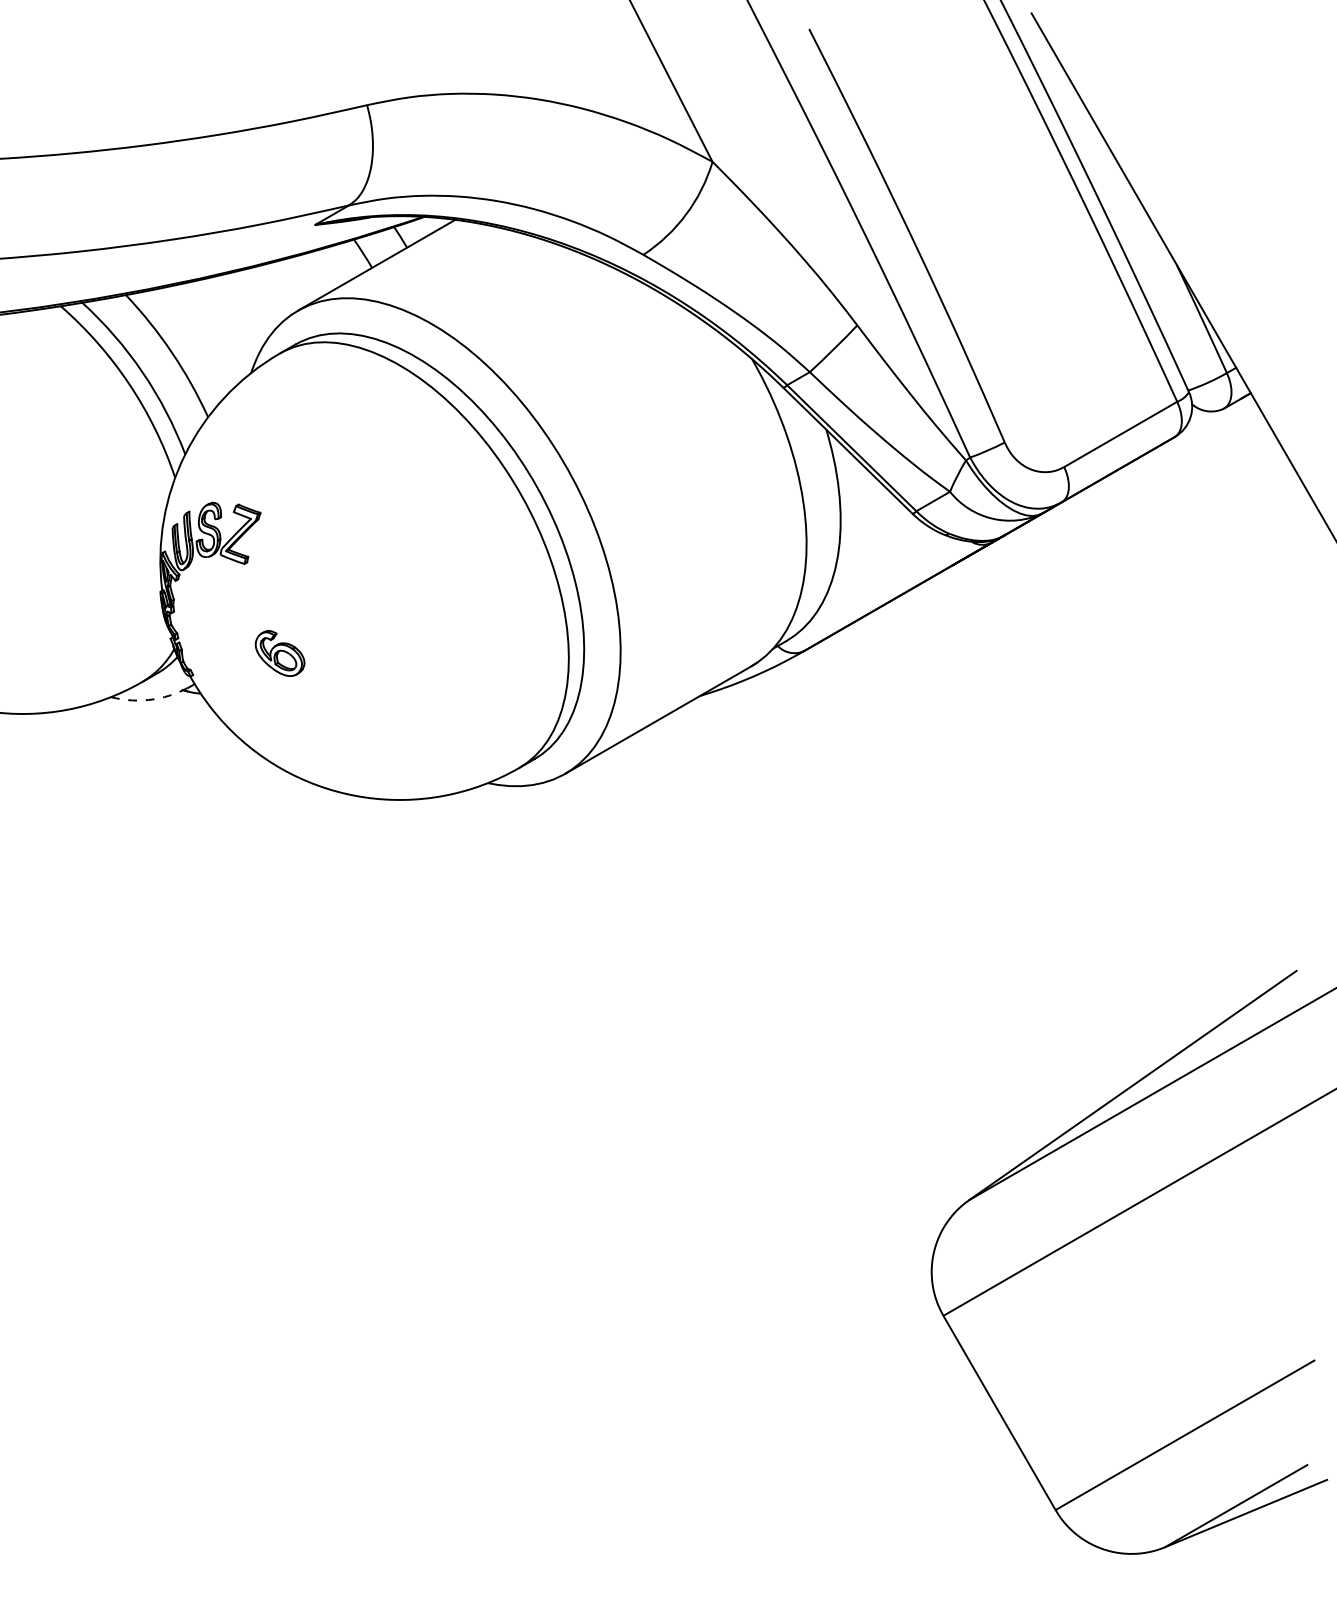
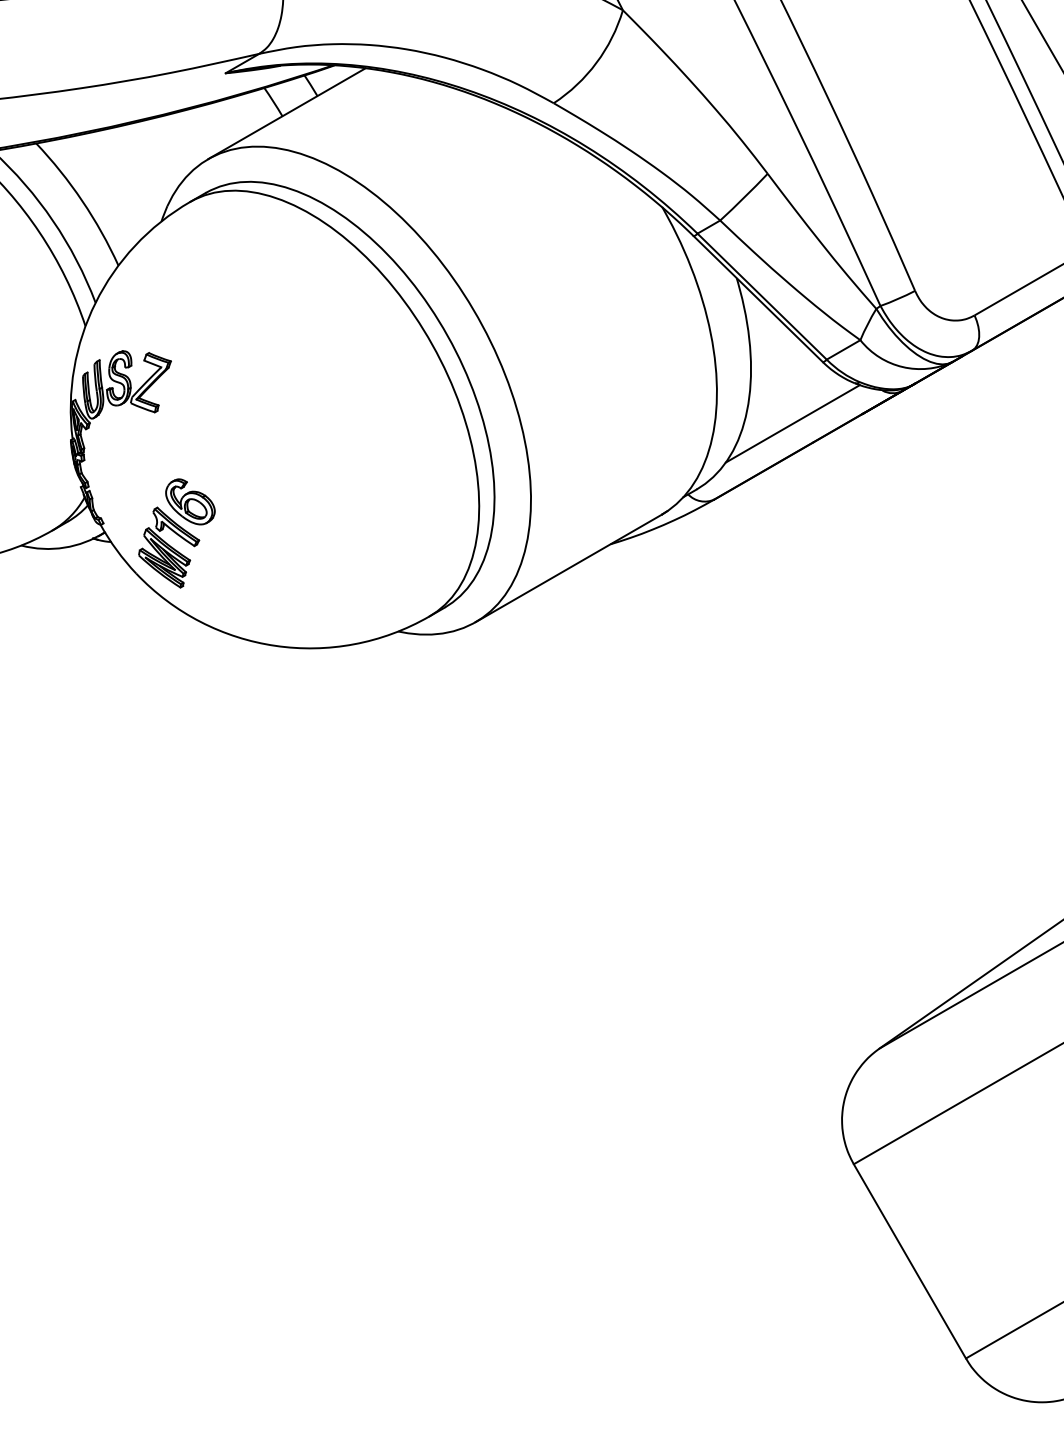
line: (882, 575) -> (792, 423), added
arc: (154, 699) -> (64, 547), dashed -> solid
part: (258, 699) -> (168, 547), added

